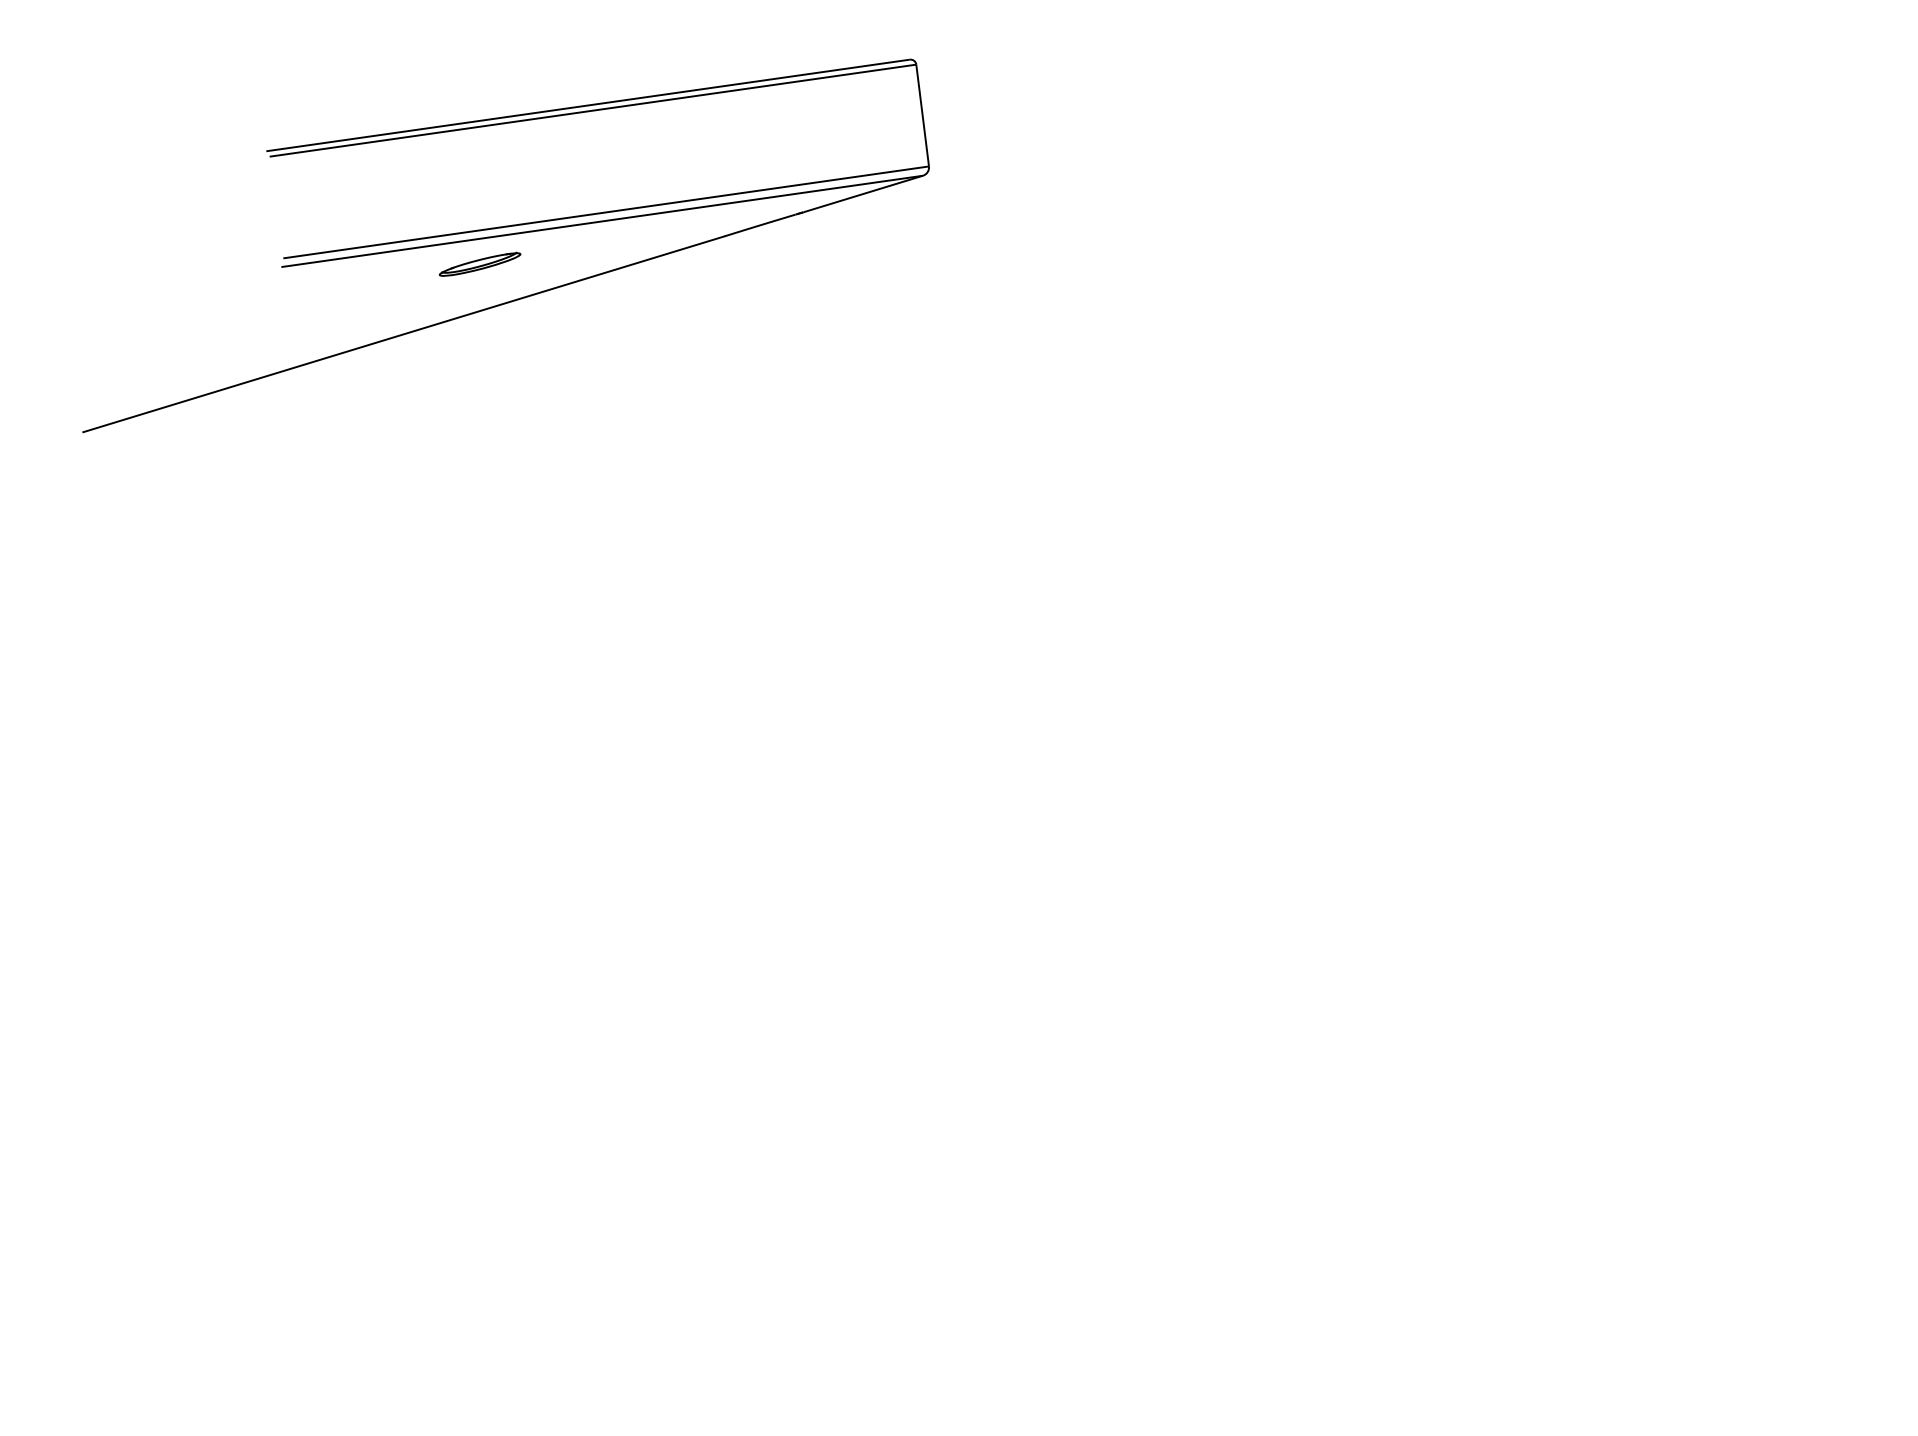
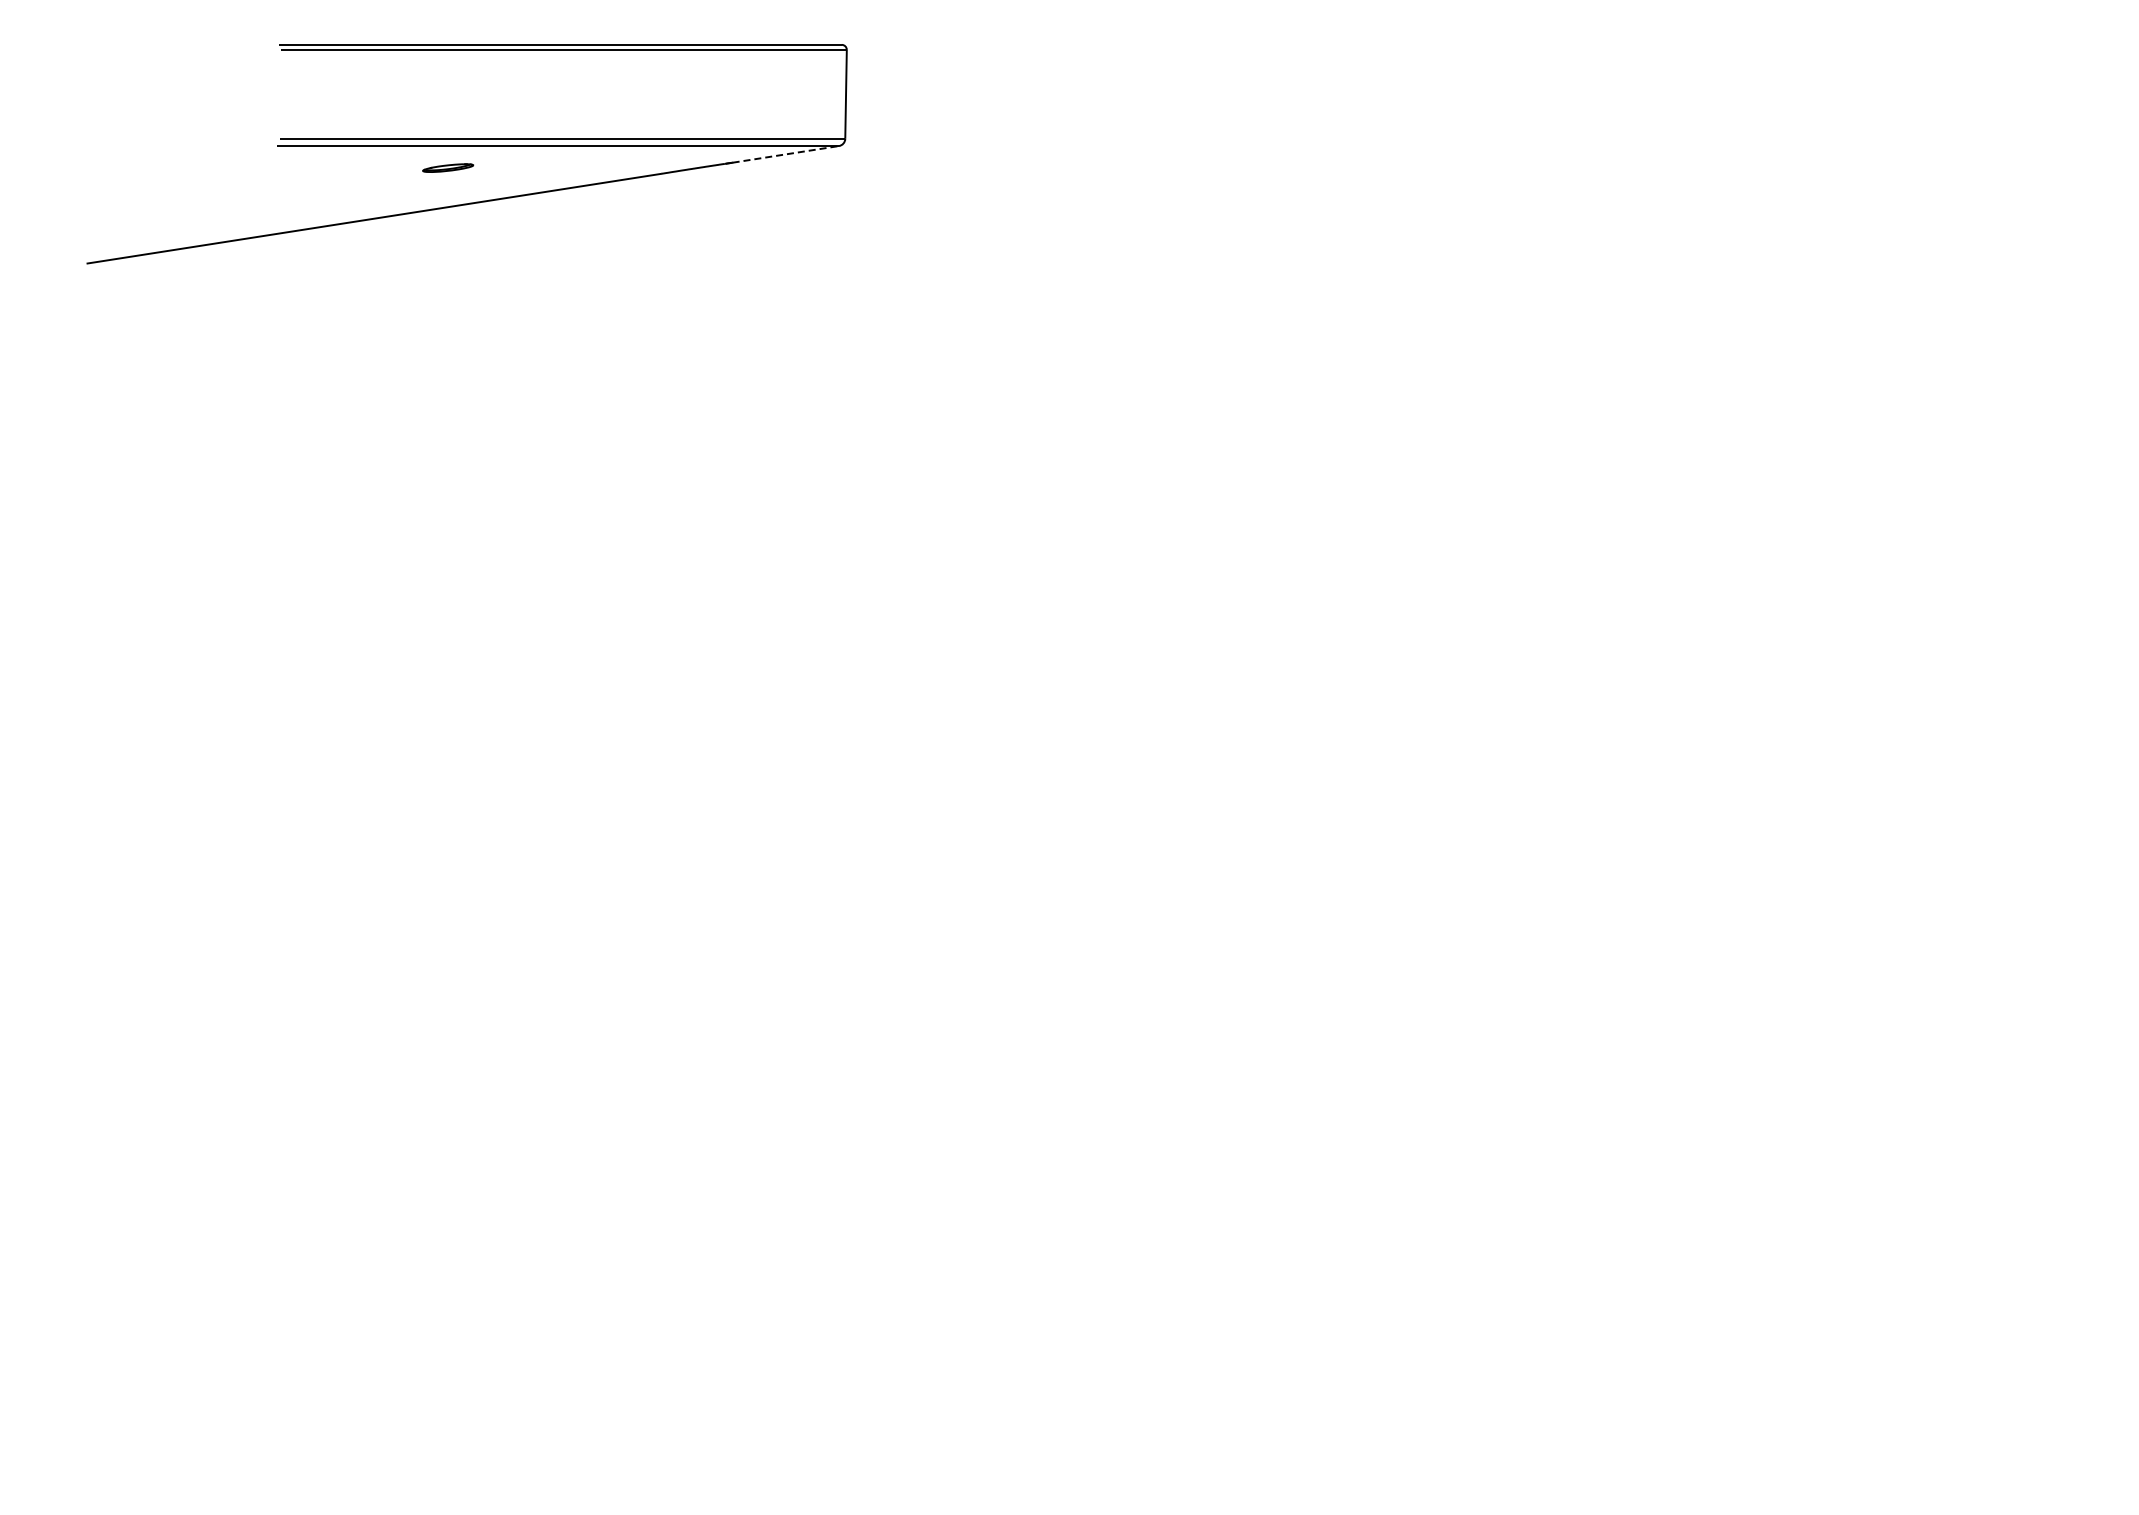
line: (863, 194) -> (785, 154), solid -> dashed
part: (479, 263) -> (447, 167), size x0.7

